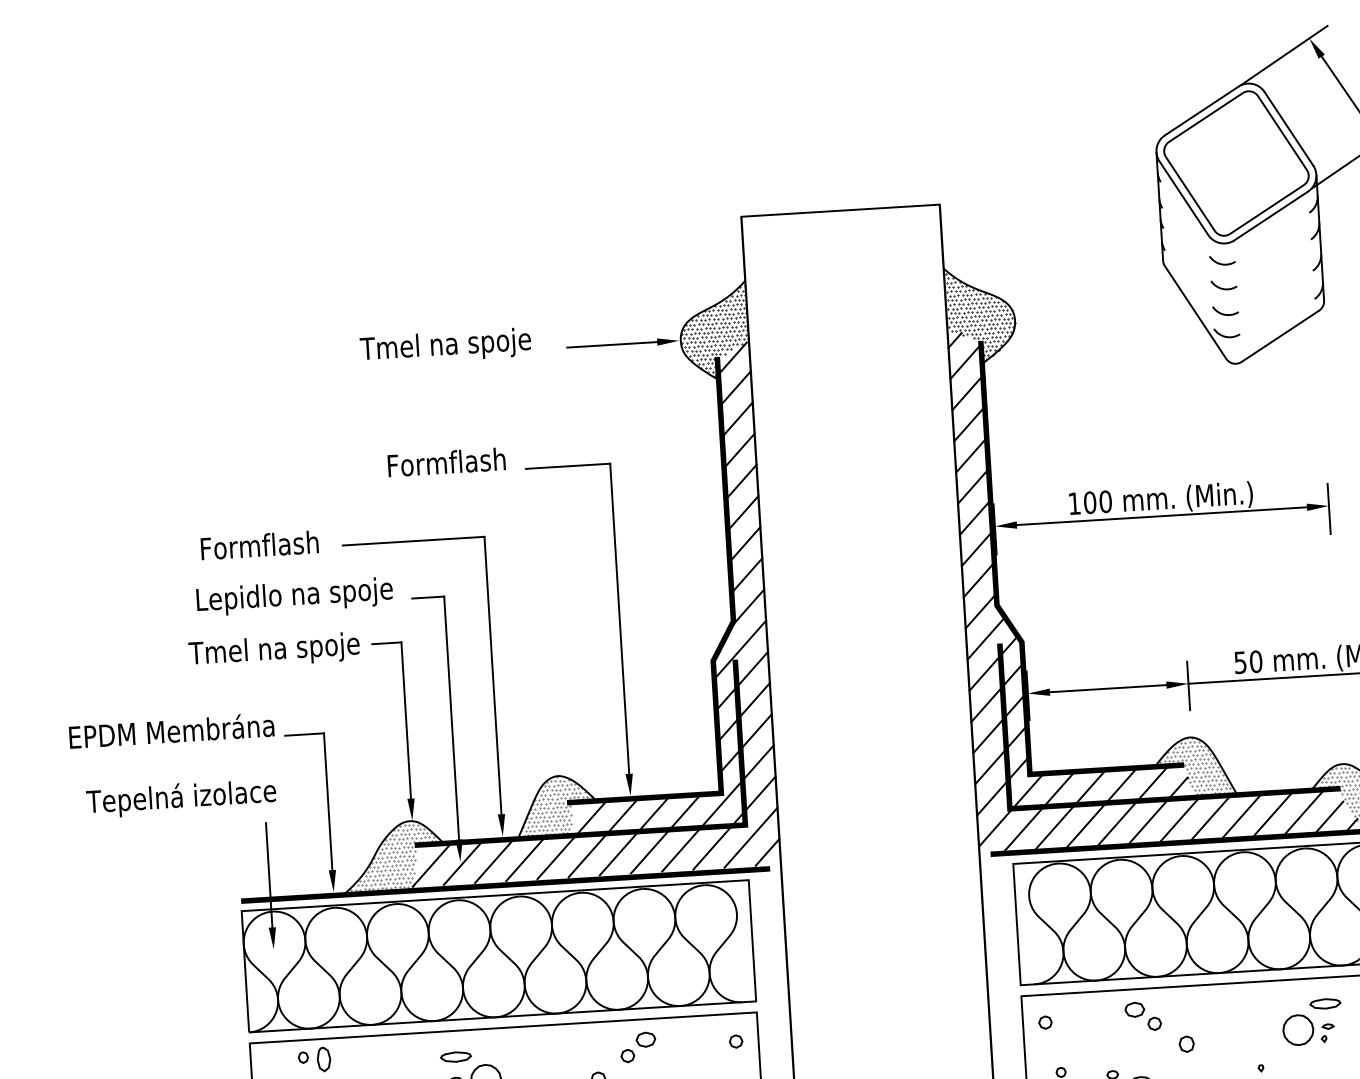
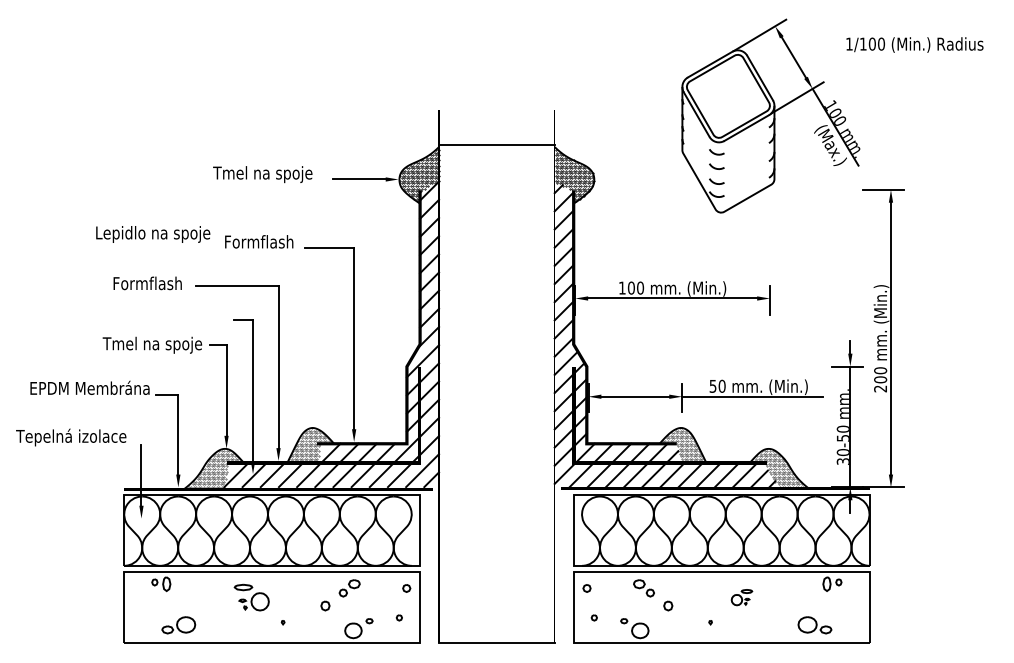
line: (839, 210) -> (496, 144), moved
text: (295, 596) -> (153, 234), moved
text: (181, 798) -> (71, 437), moved
part: (1311, 1021) -> (741, 597), size x0.6

